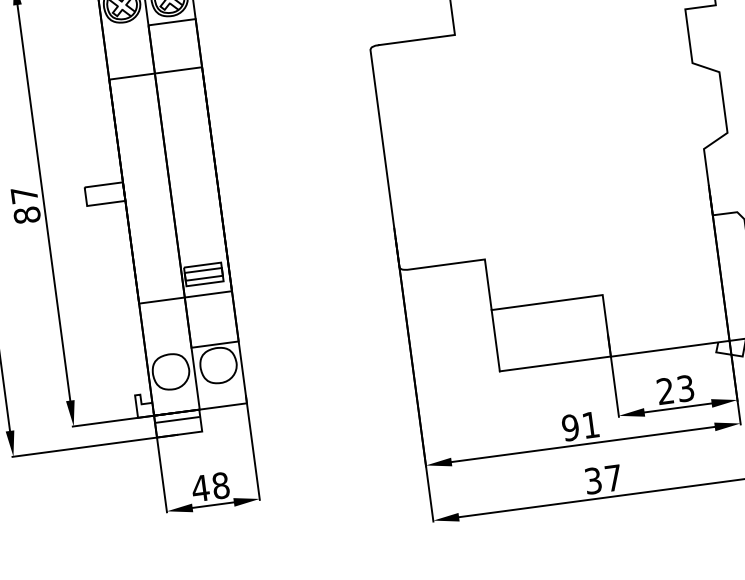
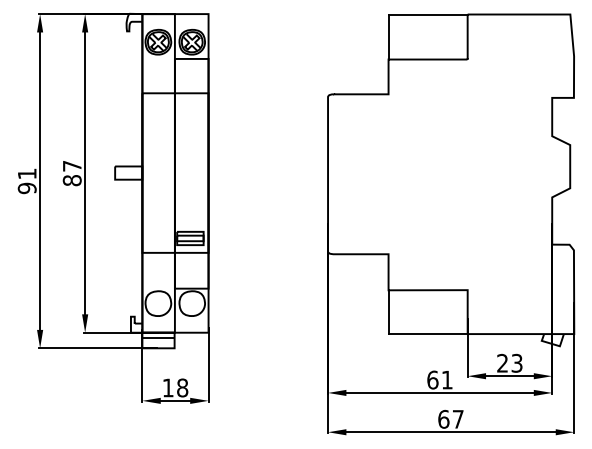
text: (570, 427) -> (432, 379), 91 -> 61
text: (592, 479) -> (443, 418), 37 -> 67
text: (200, 487) -> (168, 387), 48 -> 18

